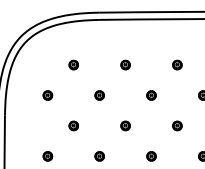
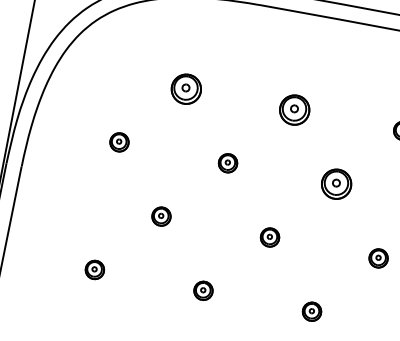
part: (73, 64) -> (185, 87), size x1.6
part: (125, 64) -> (294, 108), size x1.6
part: (151, 95) -> (336, 184), size x1.6

